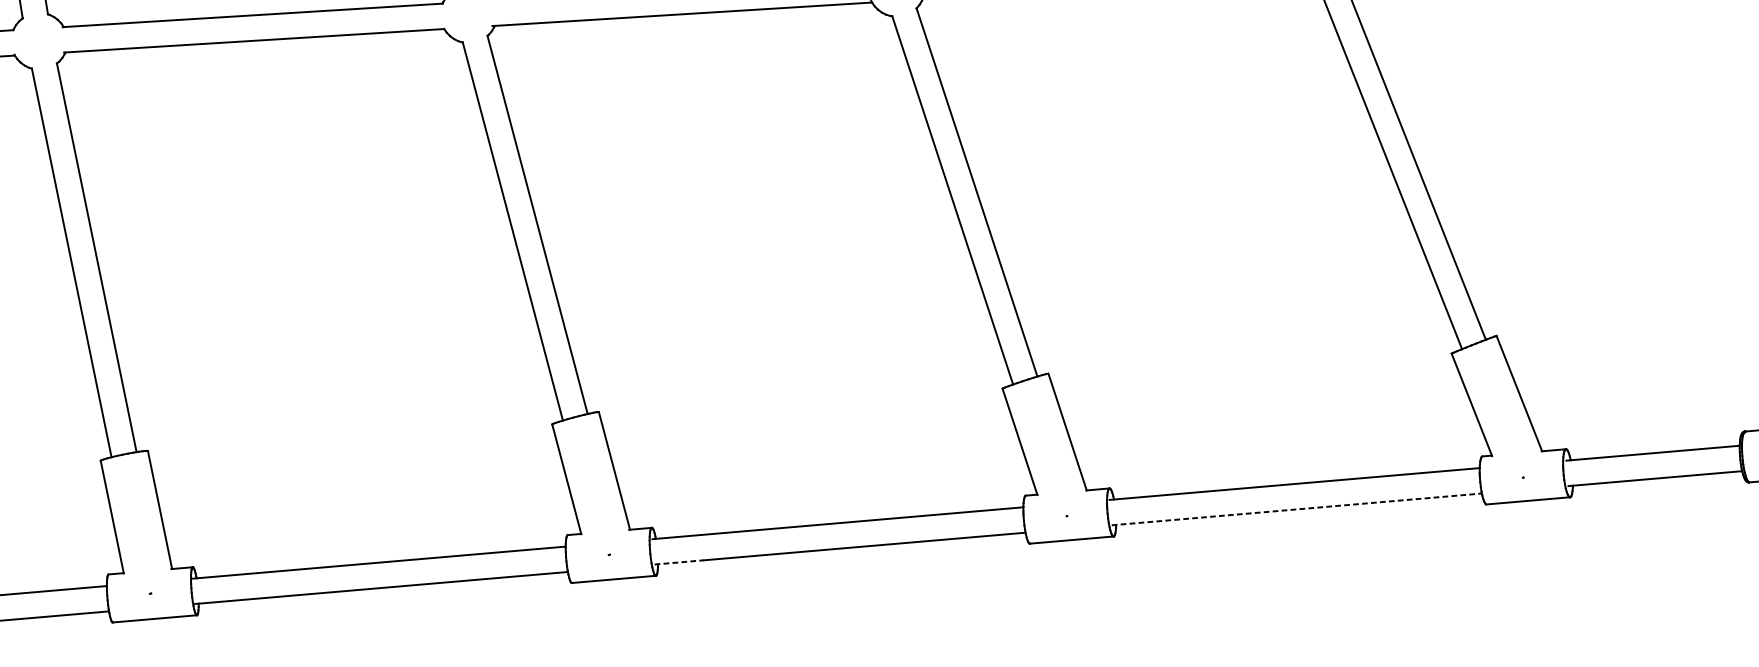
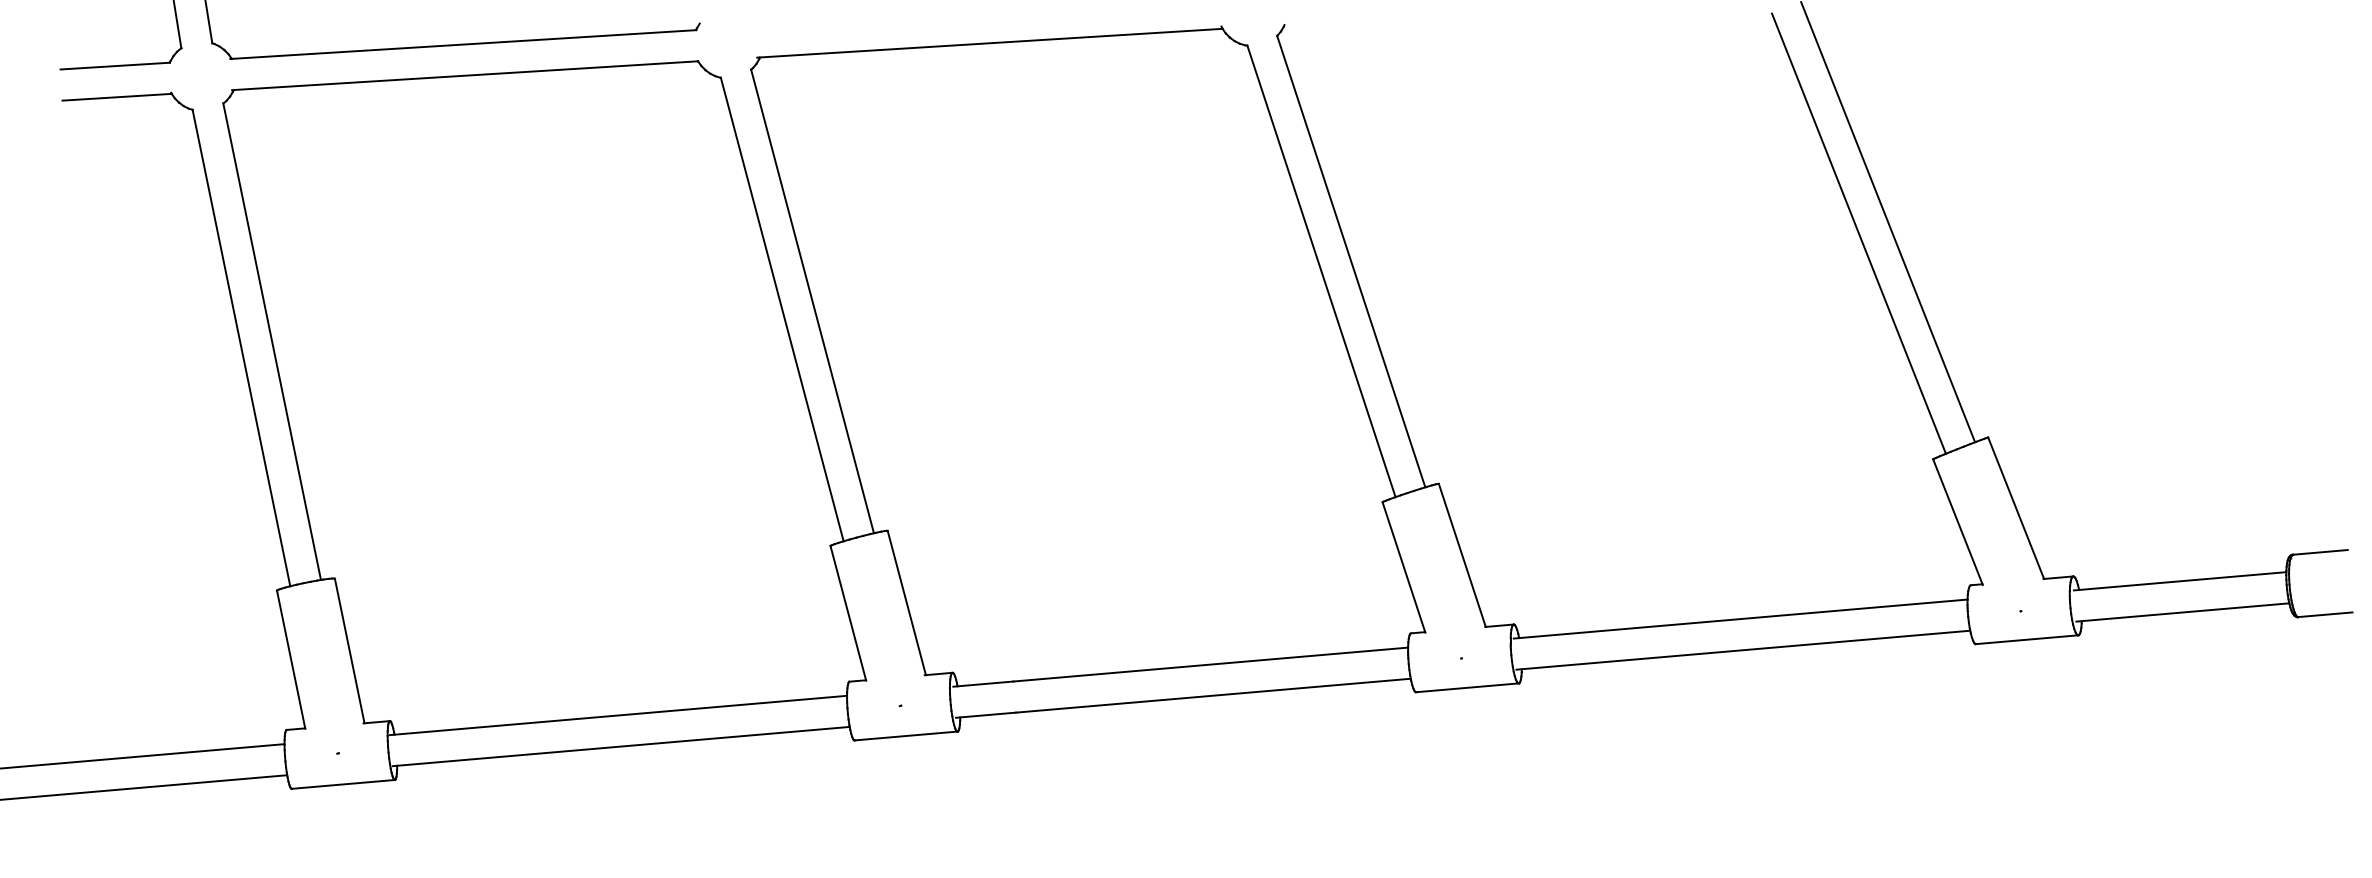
line: (1296, 509) -> (1743, 650), dashed -> solid
line: (679, 562) -> (986, 715), dashed -> solid

